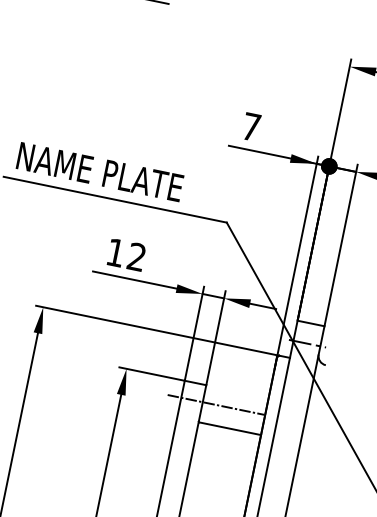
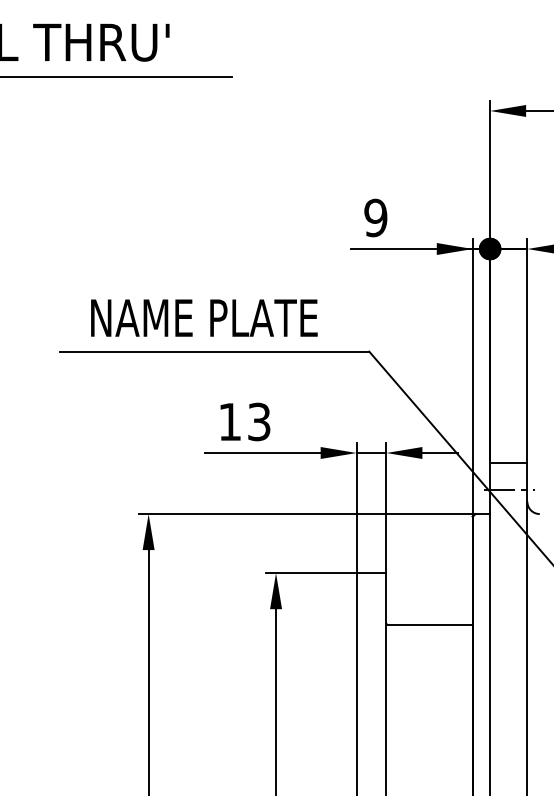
text: (251, 126) -> (375, 217), 7 -> 9
text: (100, 171) -> (204, 317), moved
text: (136, 257) -> (259, 422), 12 -> 13
line: (215, 404) -> (404, 596), removed

